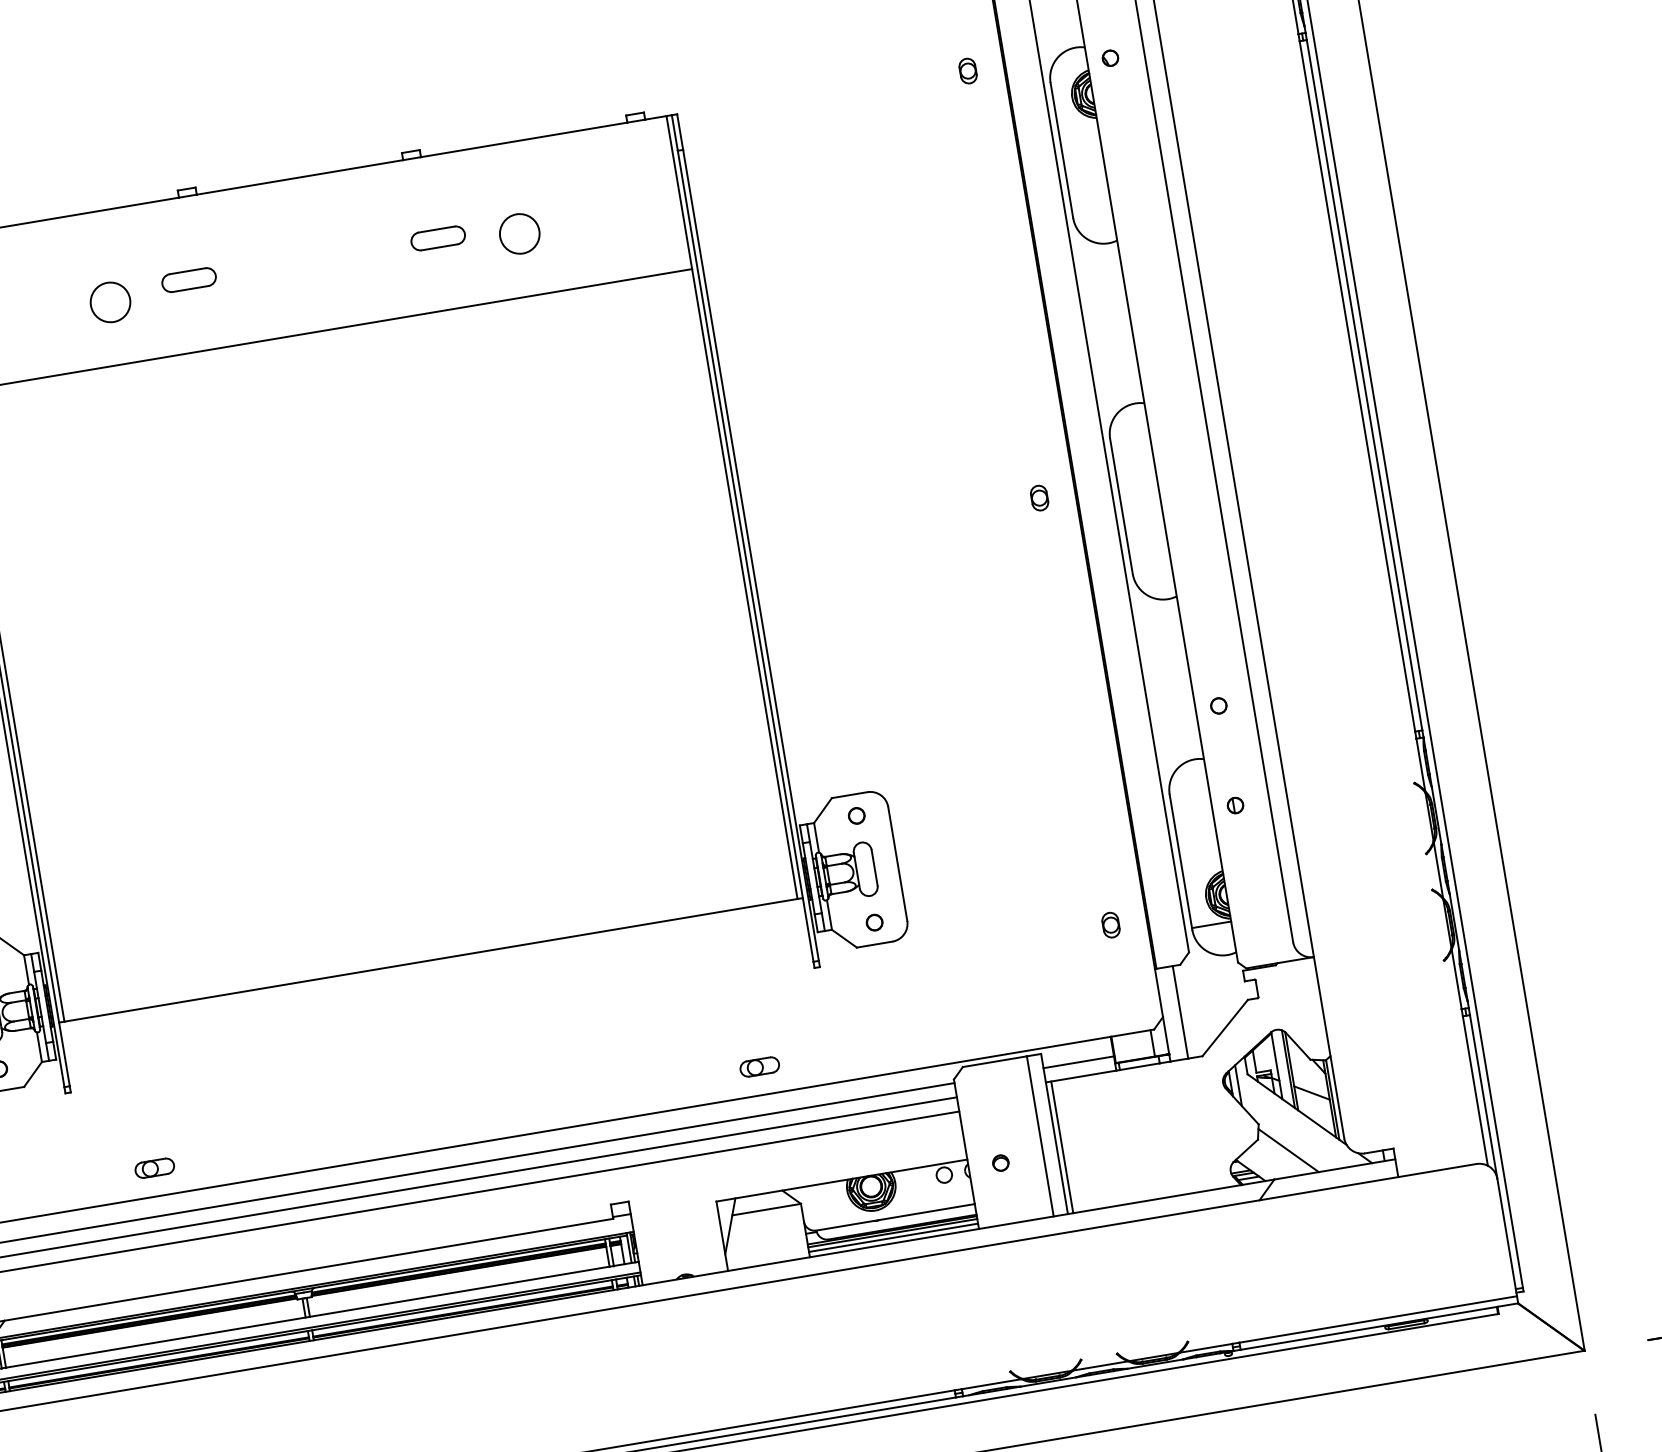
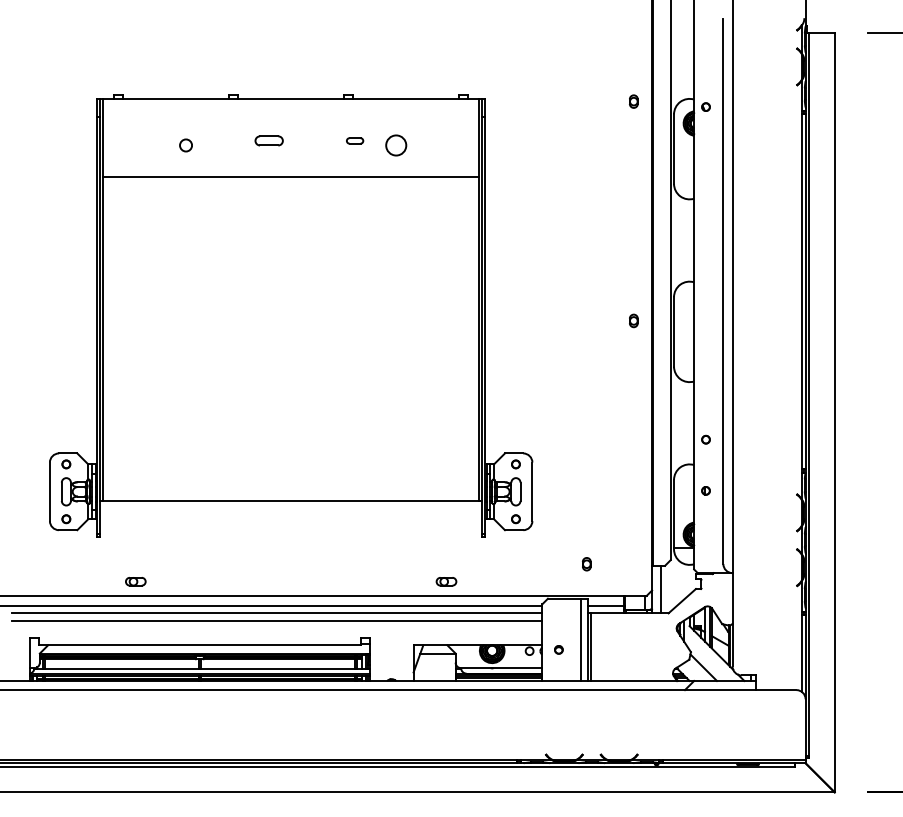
part: (436, 237) -> (354, 140), size x0.6
part: (187, 279) -> (268, 140), moved
circle: (109, 302) -> (185, 145), size x0.6
part: (1110, 925) -> (586, 564), moved

